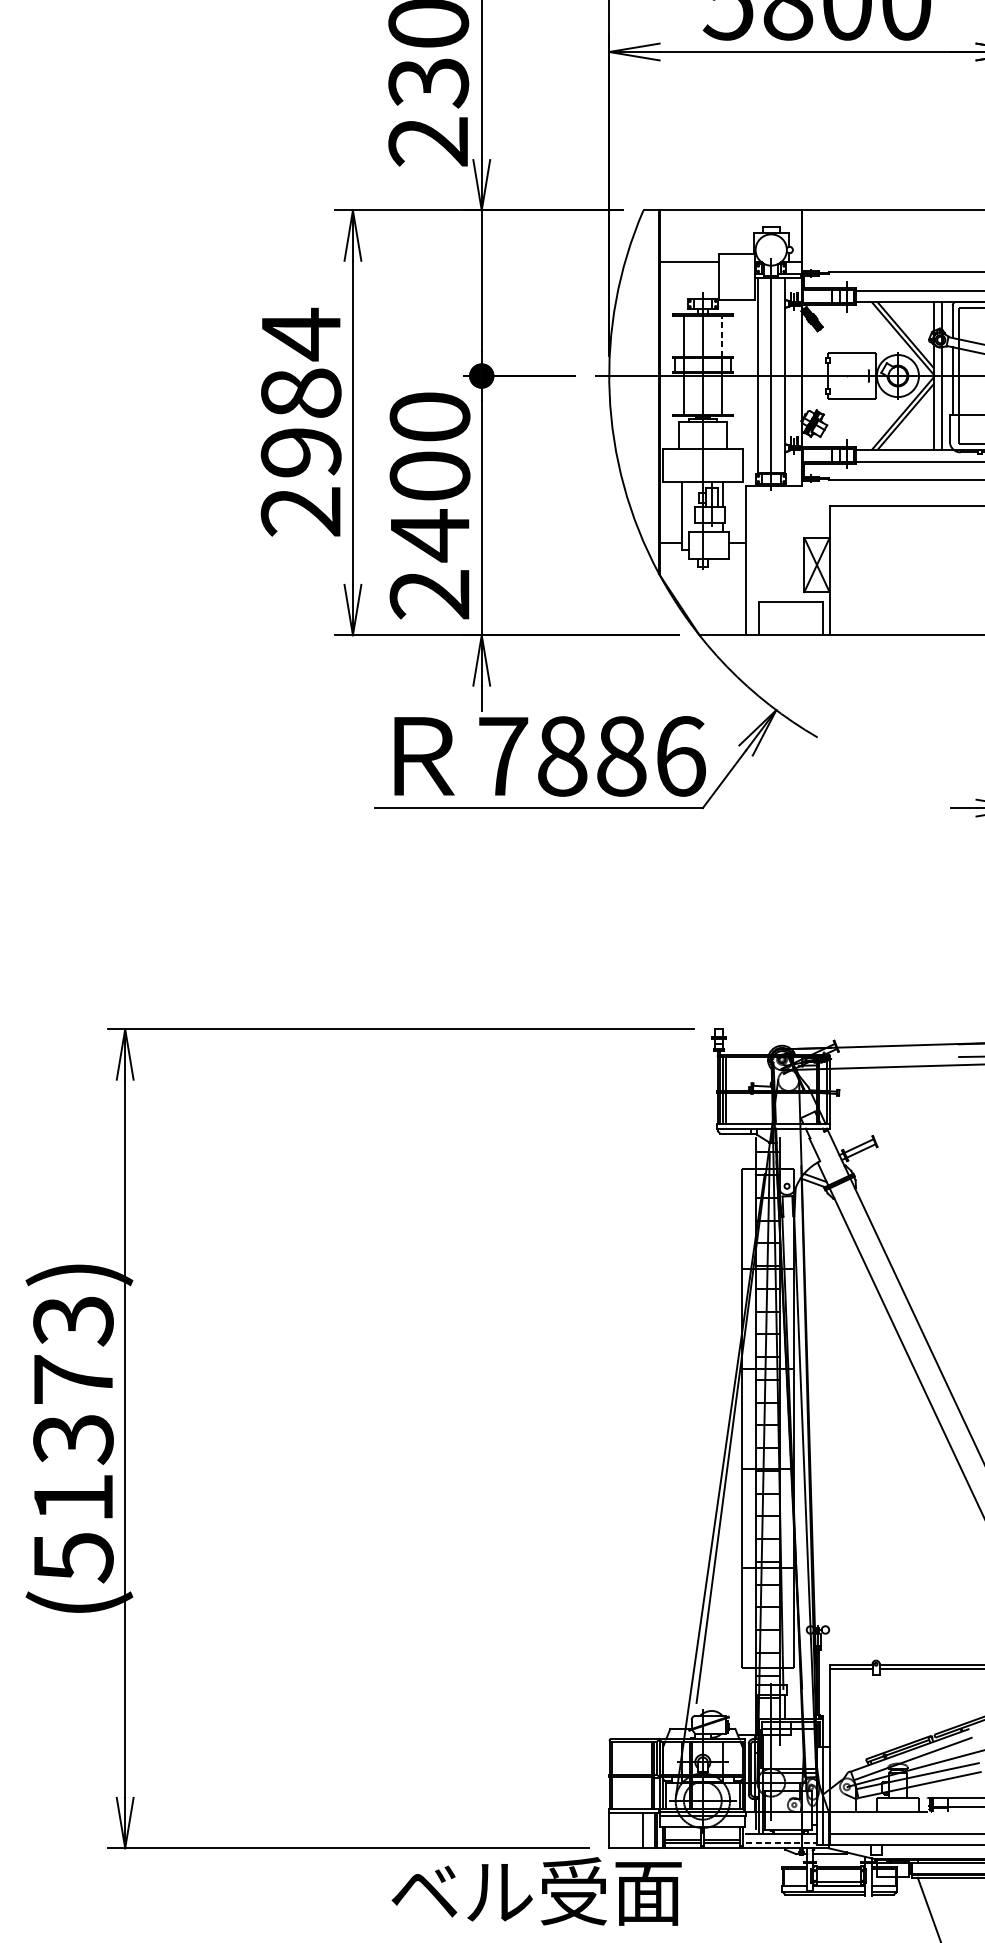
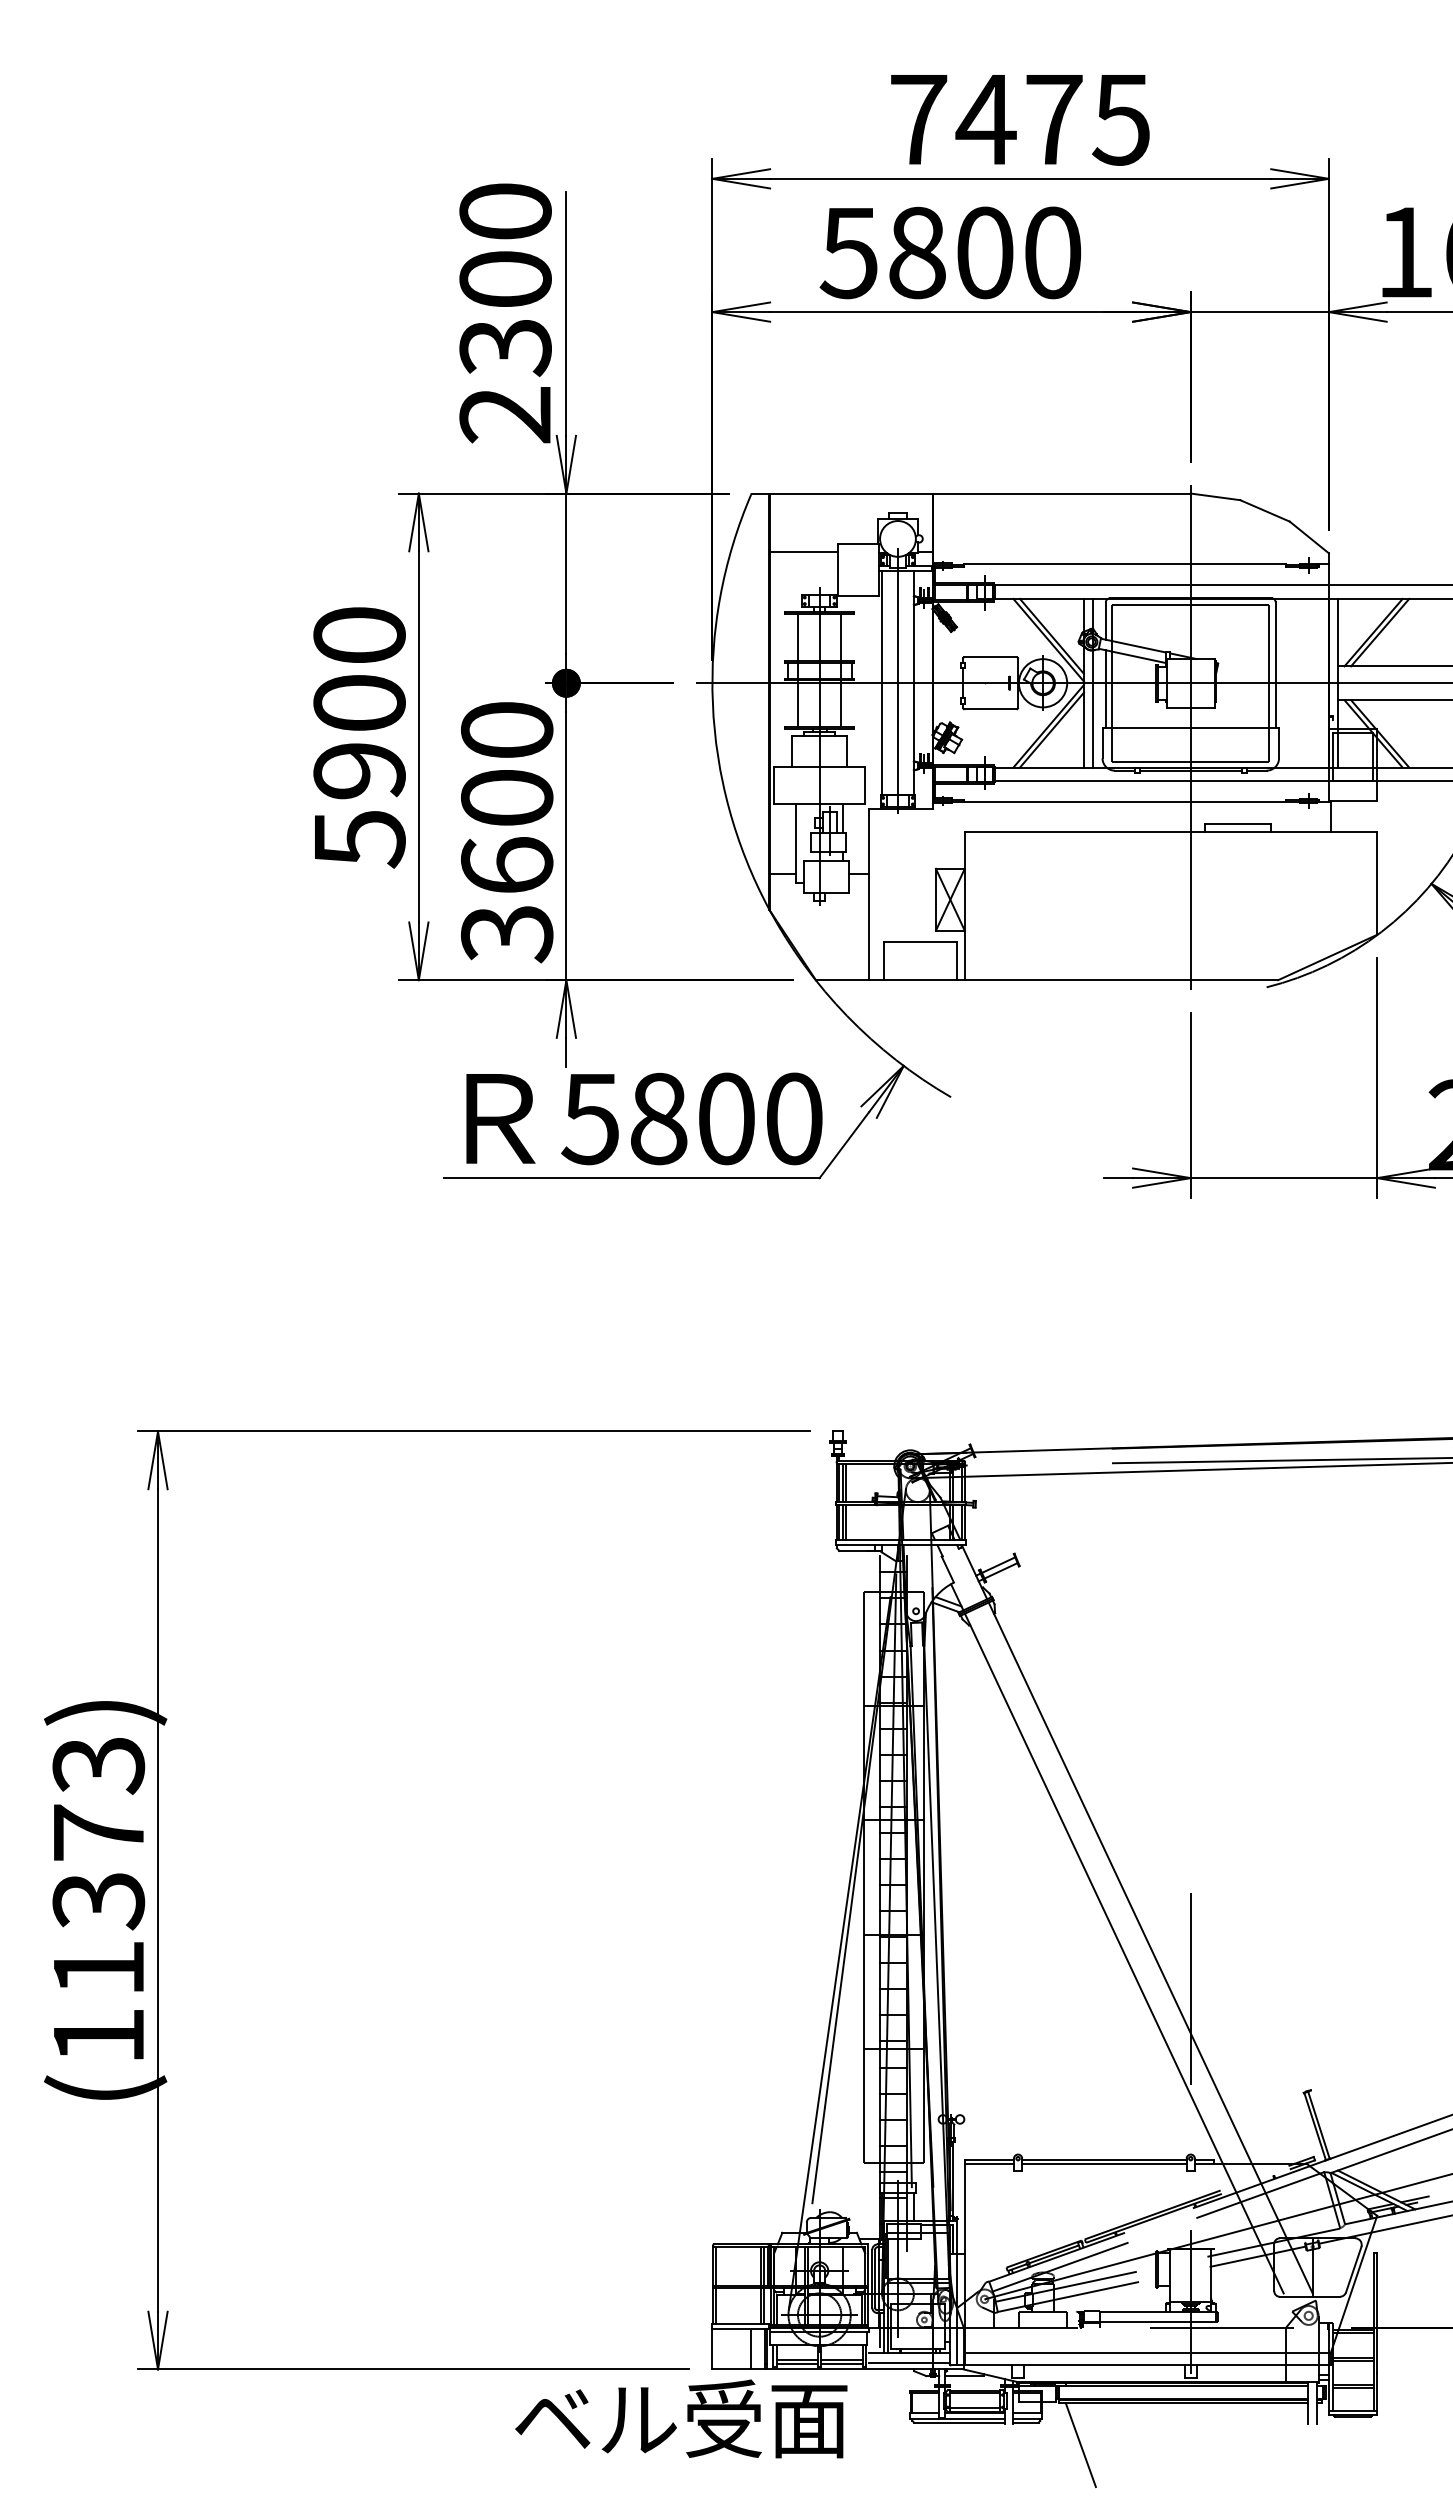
line: (721, 336) -> (841, 637), dashed -> solid
text: (301, 422) -> (359, 736), 2984 -> 5900
text: (430, 564) -> (507, 899), 2400 -> 3600
text: (591, 756) -> (692, 1118), 7886 -> 5800
text: (74, 1558) -> (99, 2037), (51373) -> (11373)
line: (782, 1843) -> (910, 2363), dashed -> solid
text: (536, 1891) -> (681, 2418), moved

